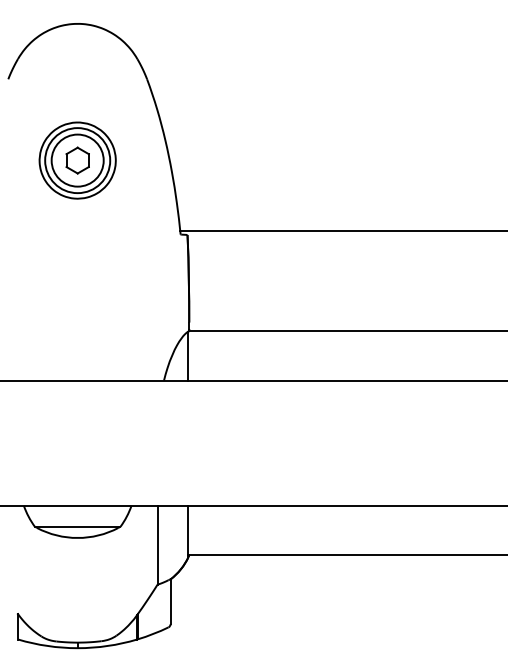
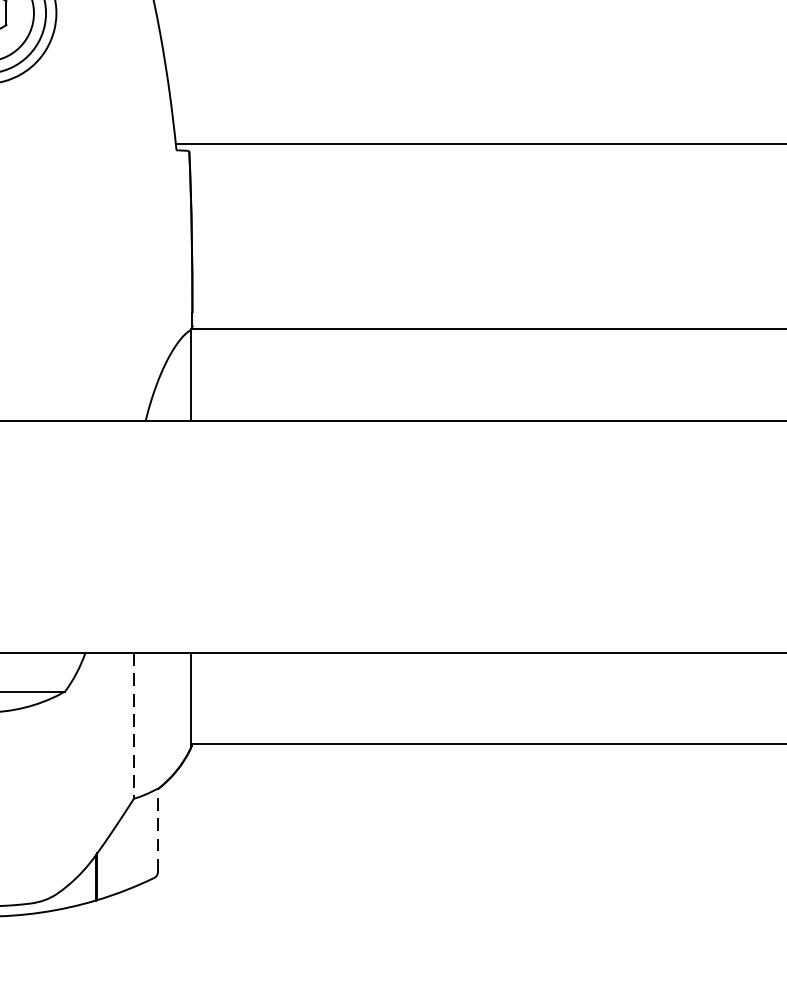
line: (157, 545) -> (133, 726), solid -> dashed
line: (170, 601) -> (157, 830), solid -> dashed

